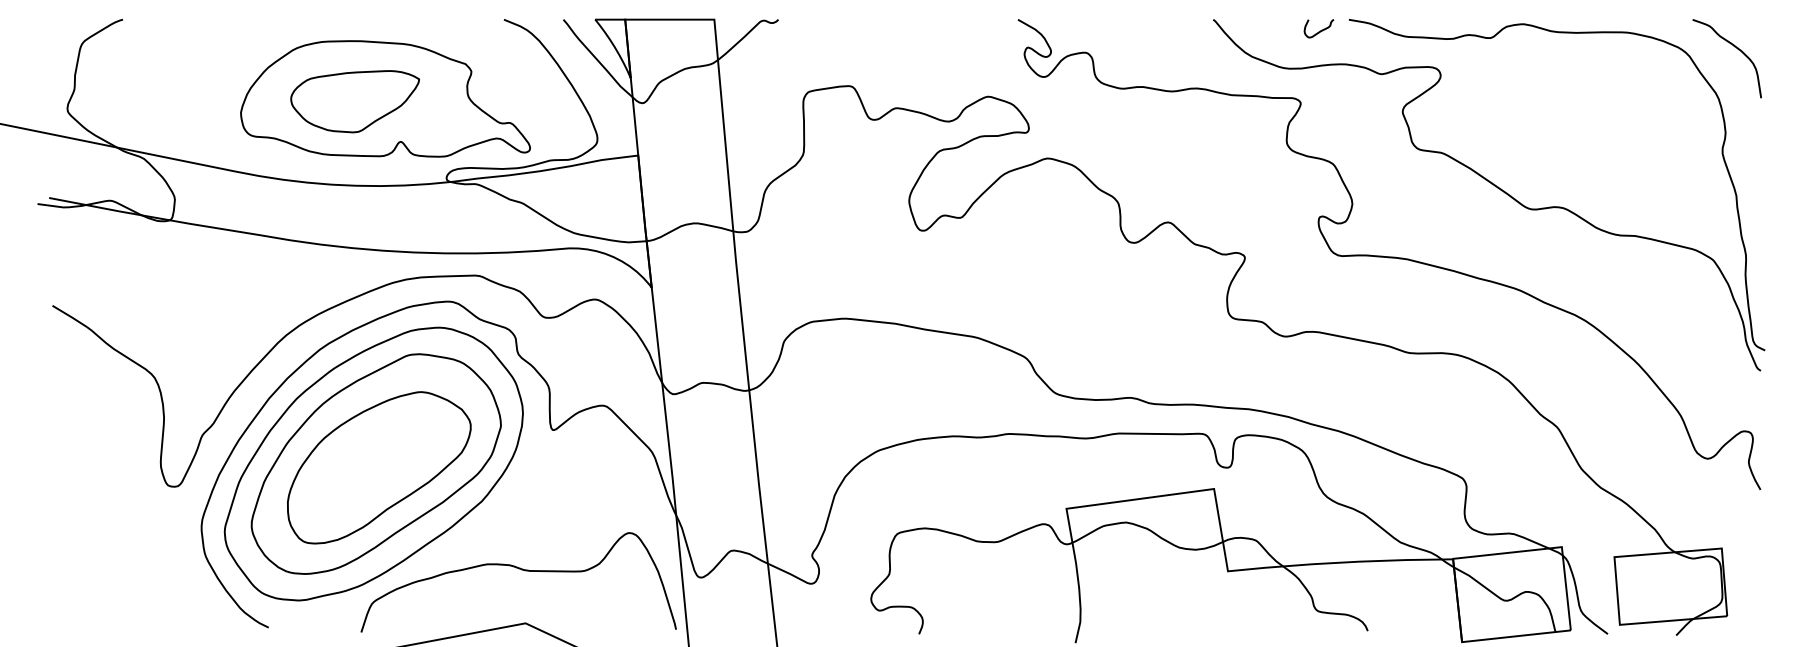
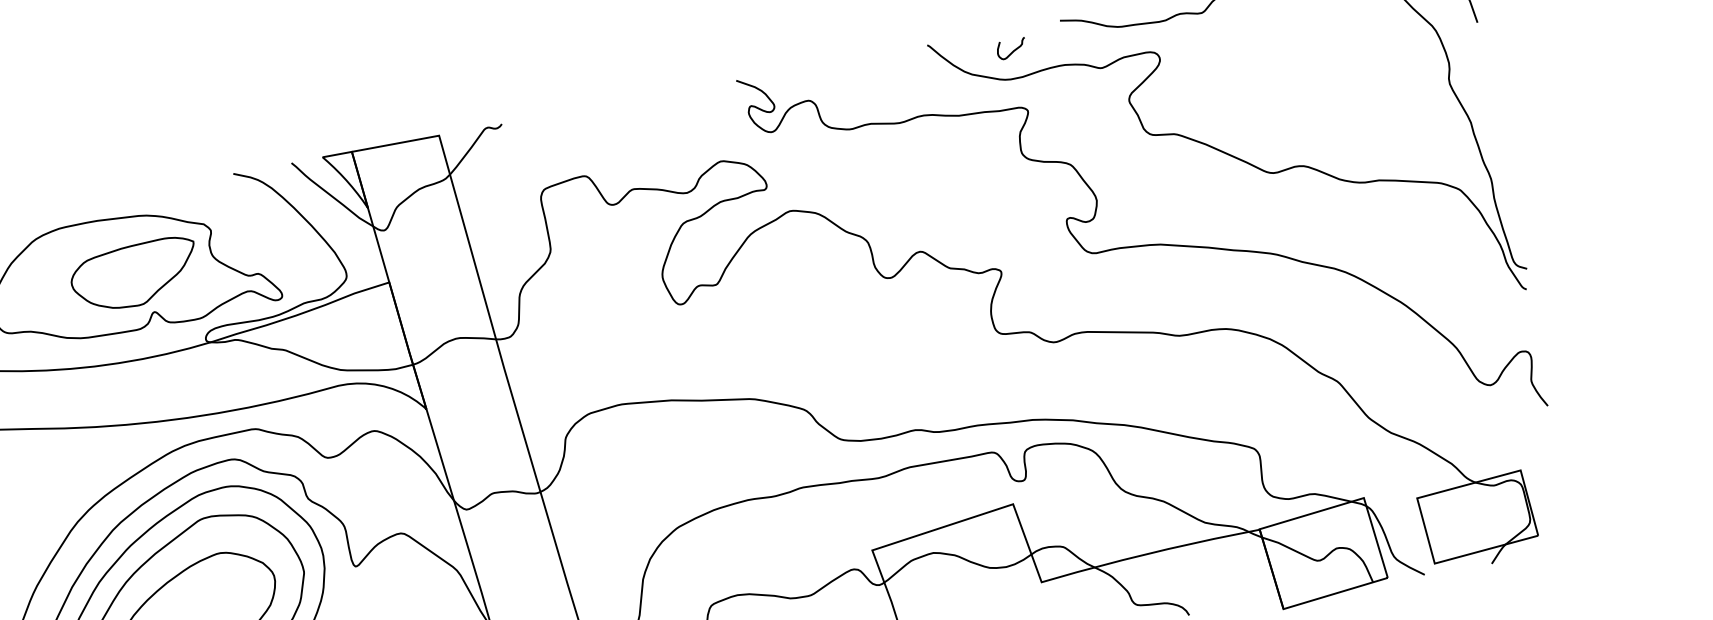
curve: (1320, 30) -> (1013, 50), moved
part: (354, 101) -> (134, 275), moved

